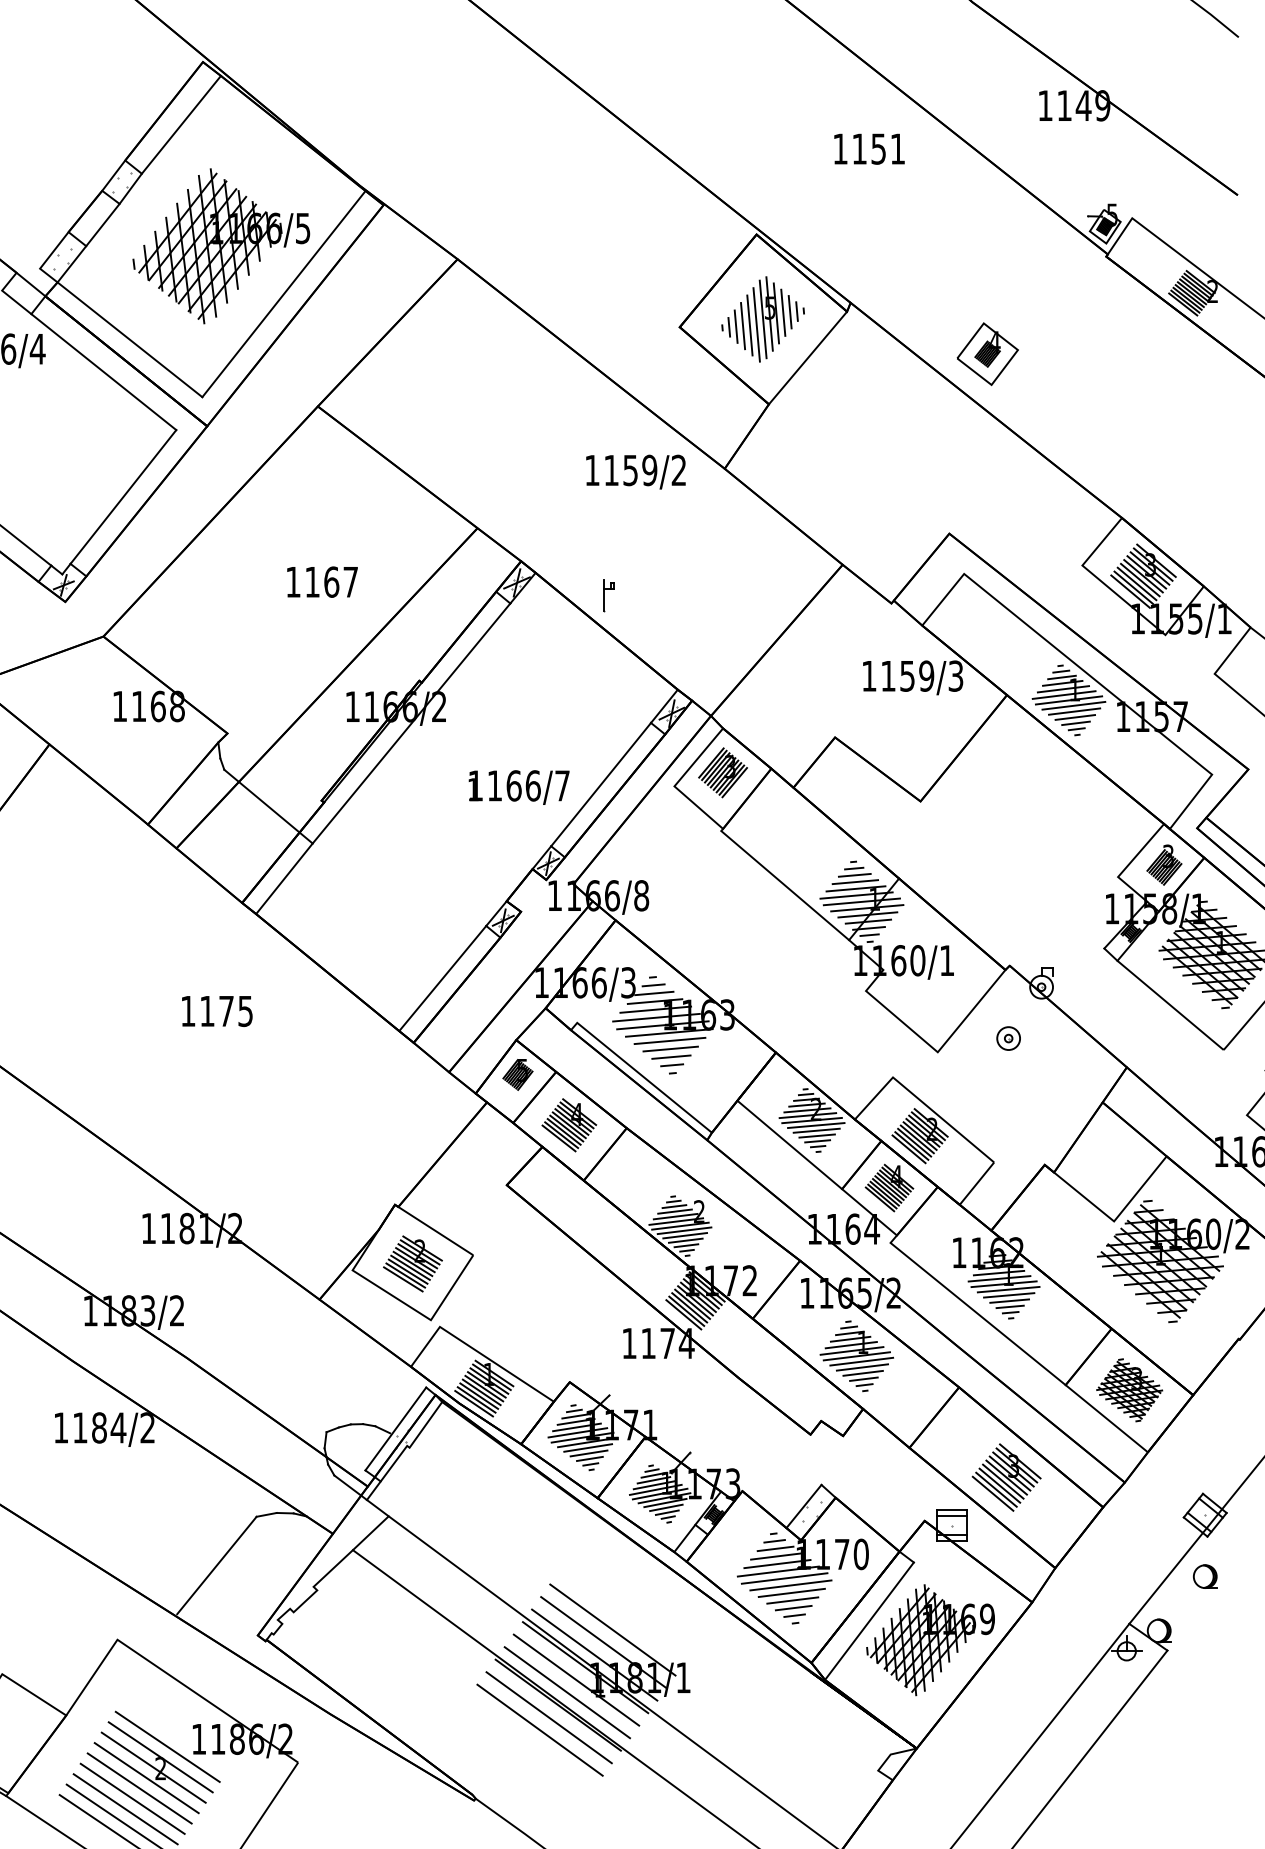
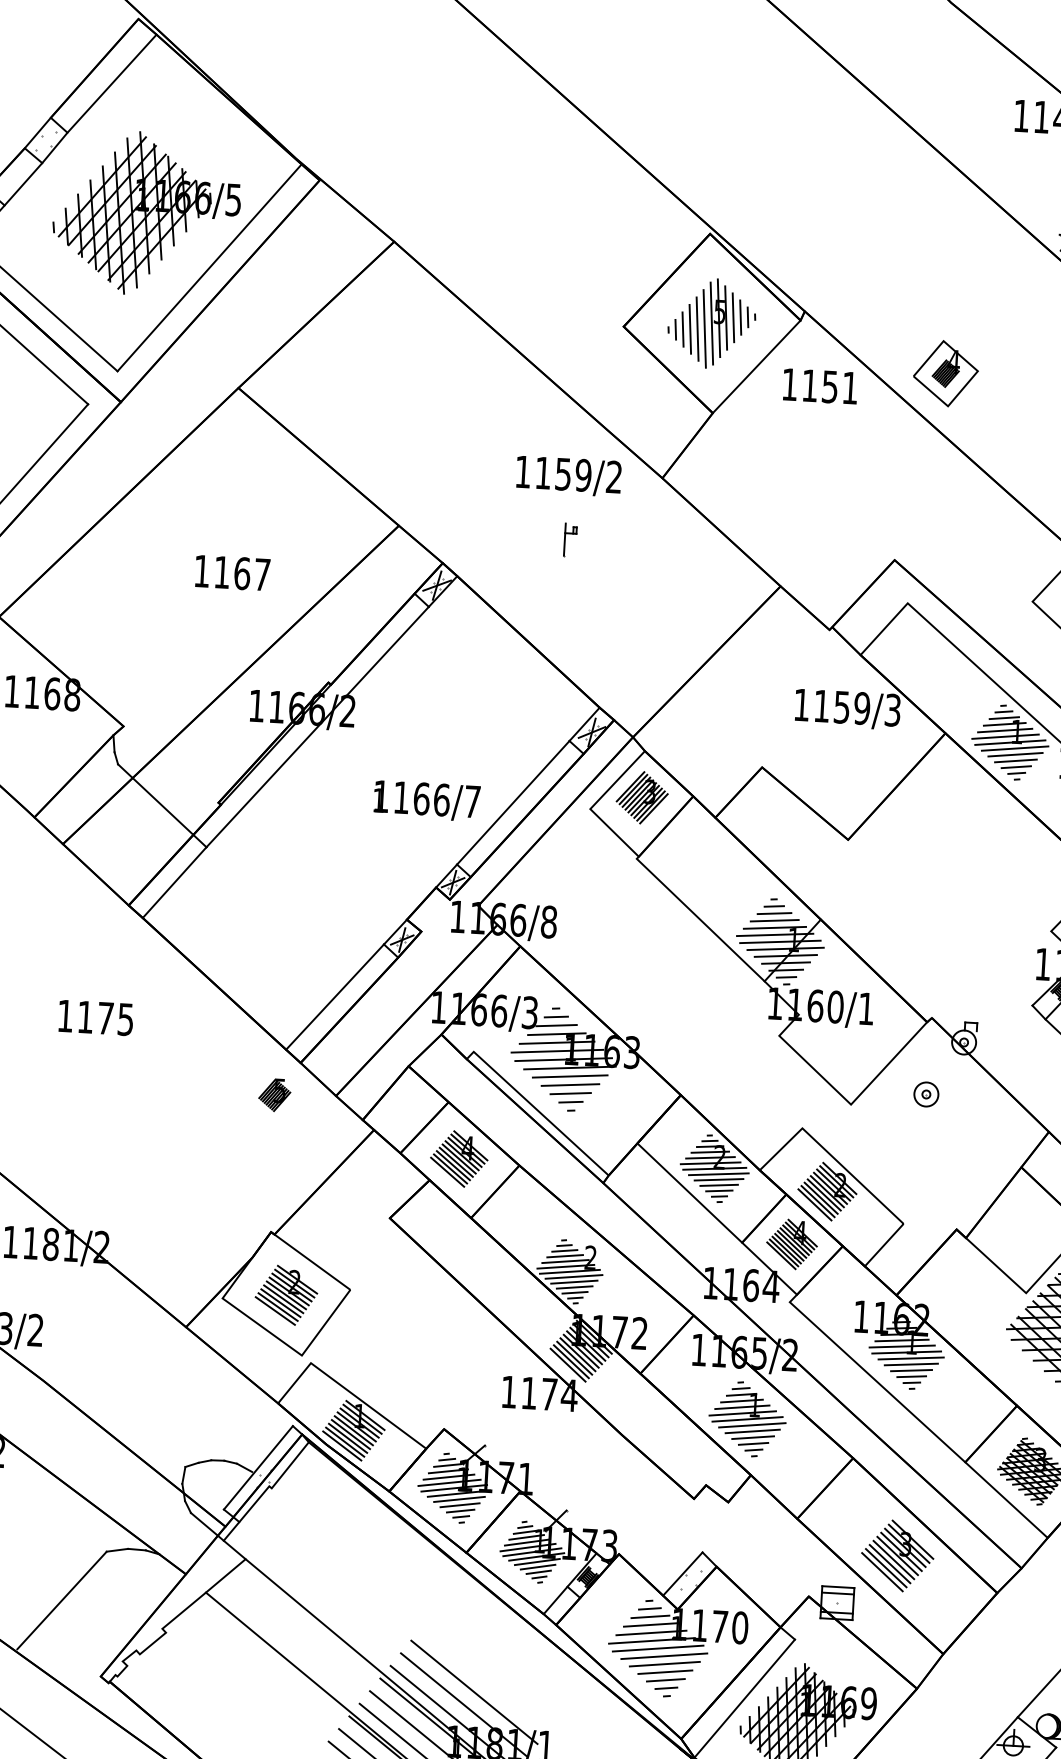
text: (869, 148) -> (820, 385), moved
part: (608, 595) -> (569, 540), moved
part: (517, 1074) -> (274, 1094), moved

